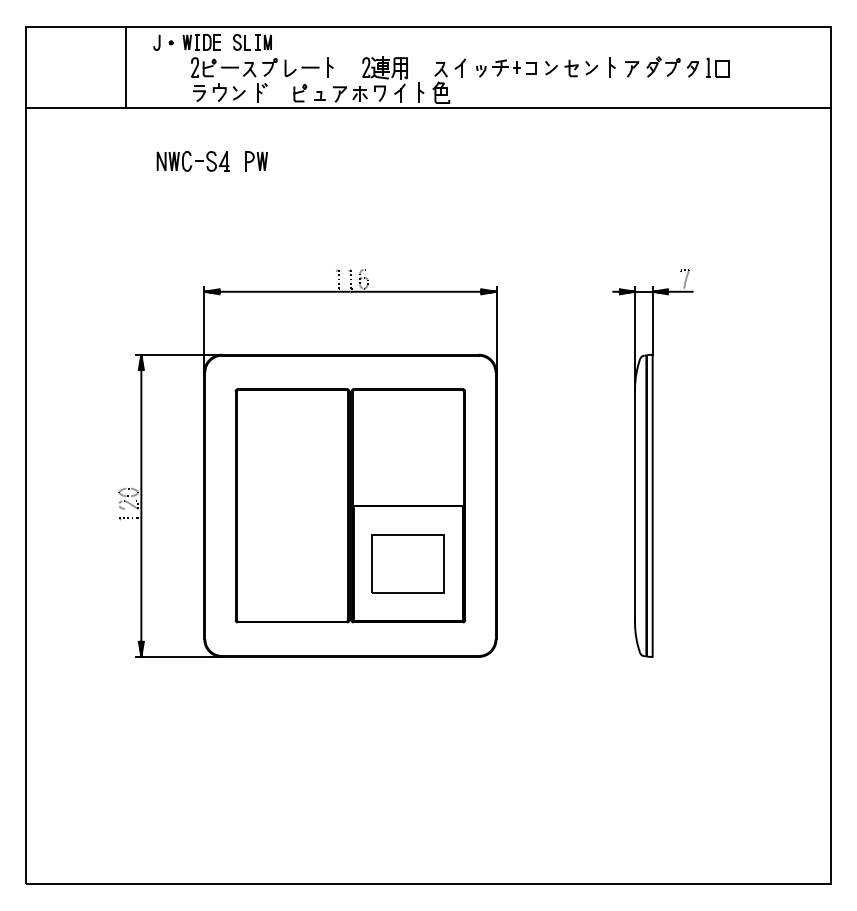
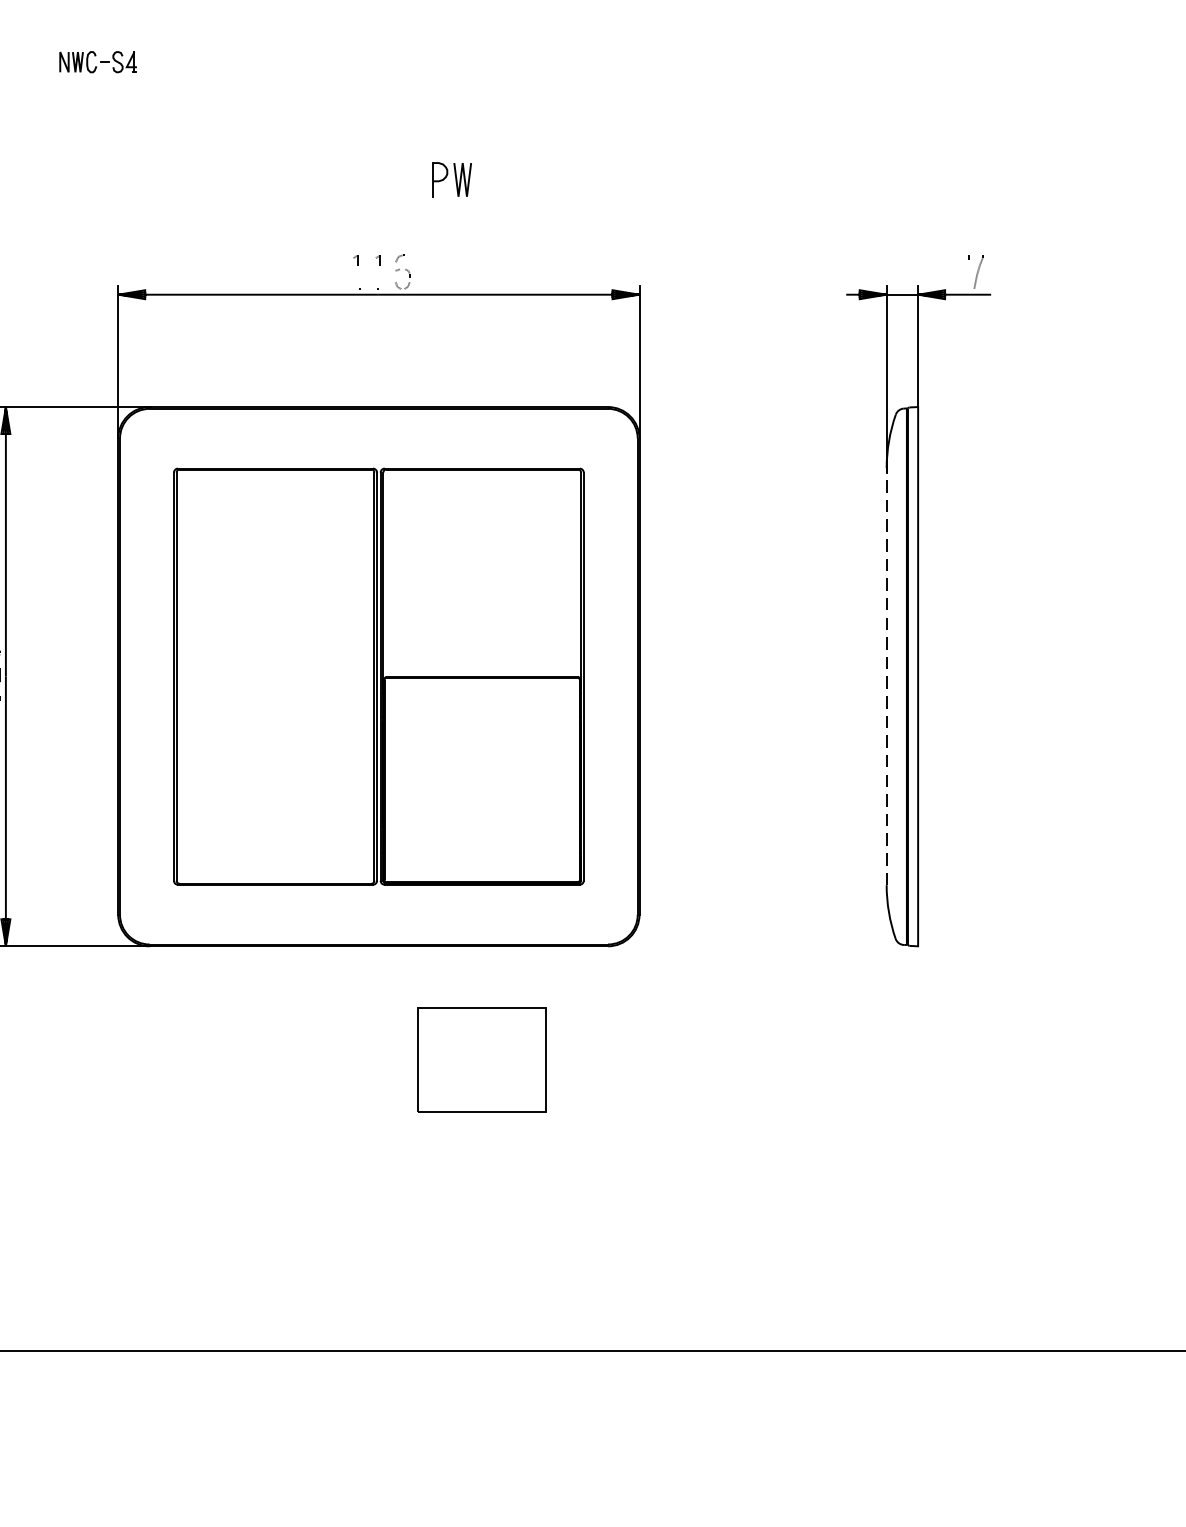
part: (192, 161) -> (97, 62), size x0.6
part: (256, 161) -> (452, 180), moved
line: (635, 505) -> (887, 676), solid -> dashed
part: (407, 563) -> (480, 1059), moved

